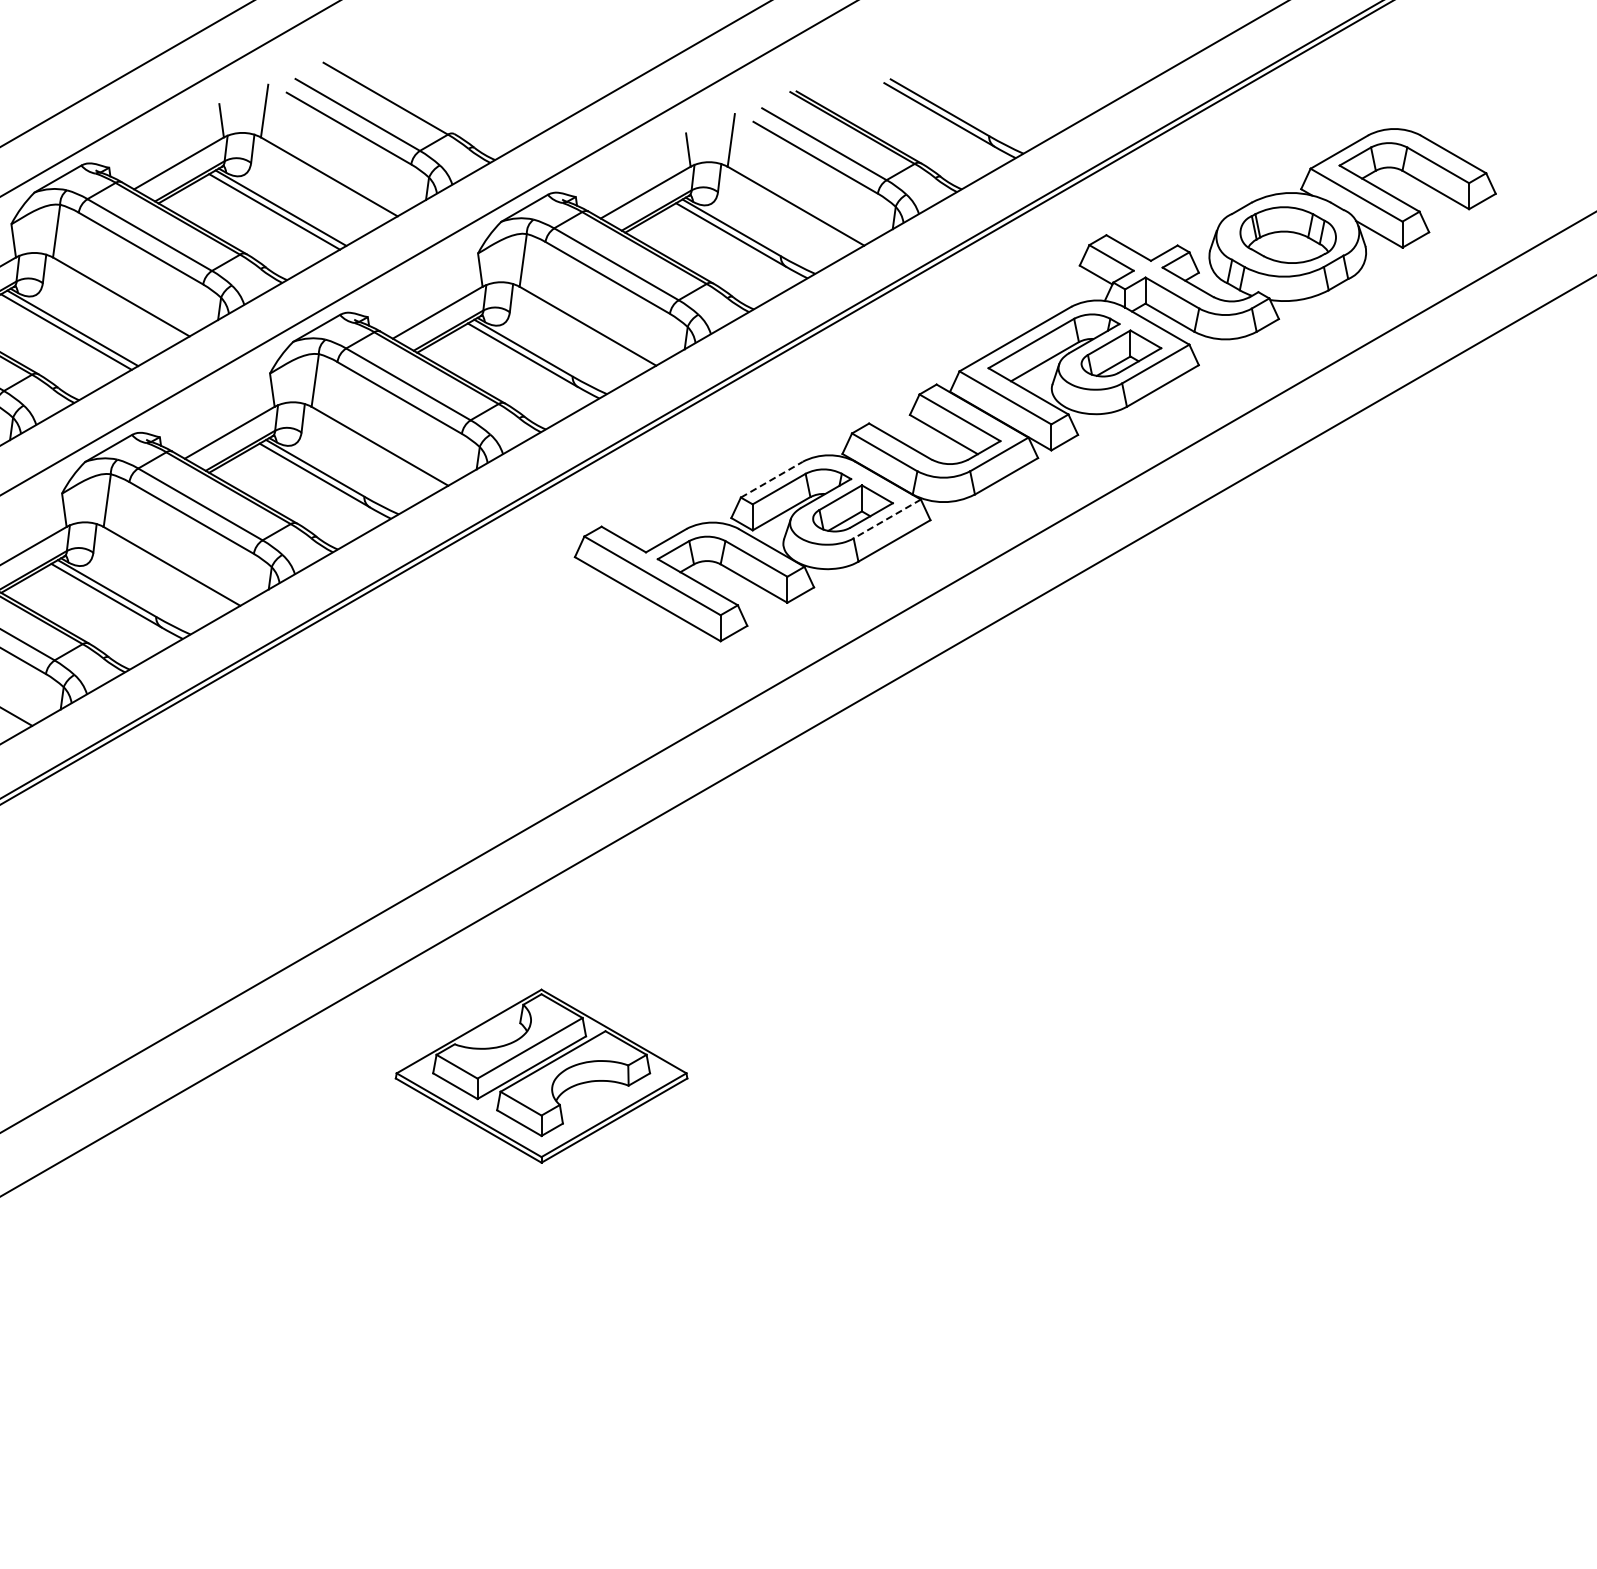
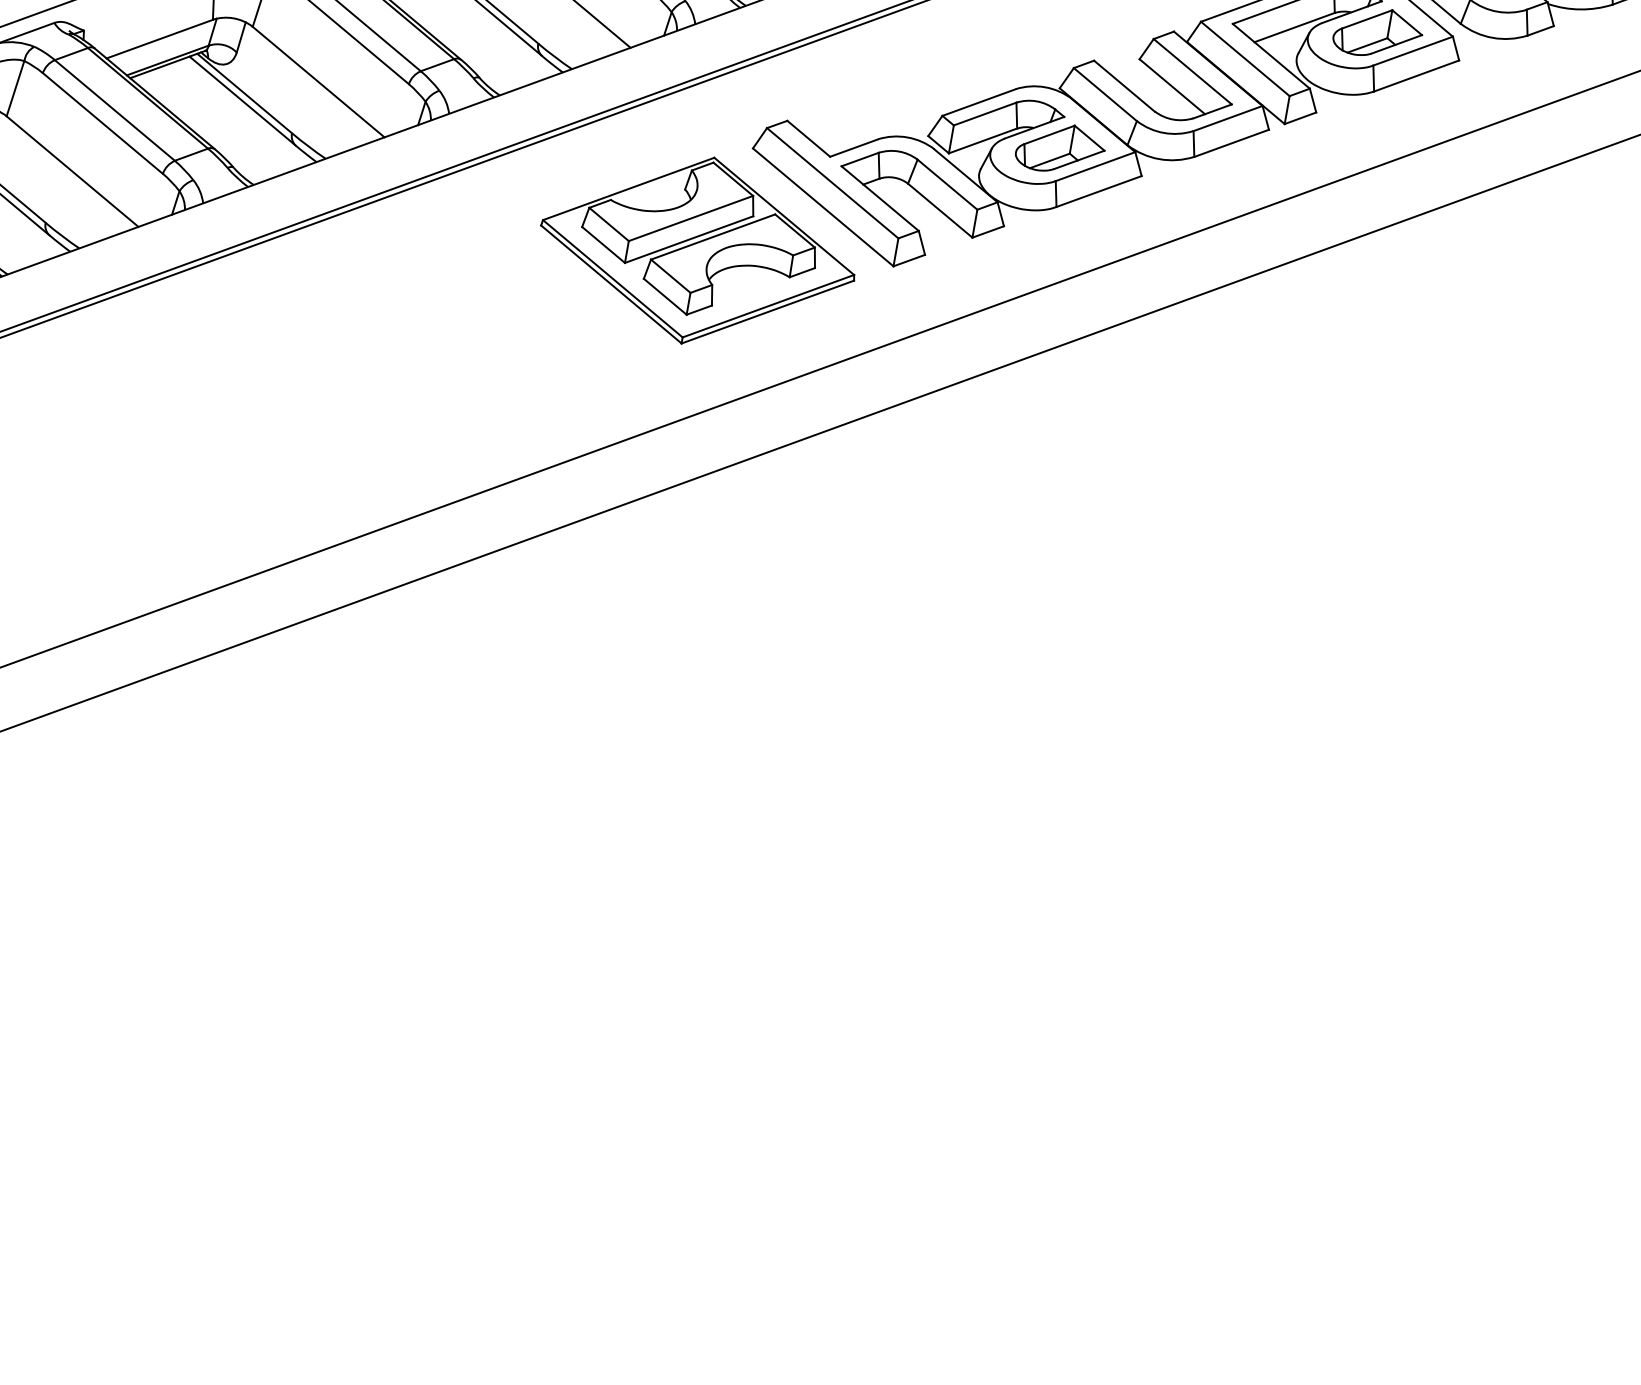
line: (771, 479) -> (978, 102), dashed -> solid
line: (887, 519) -> (1095, 167), dashed -> solid
part: (541, 1075) -> (698, 249), moved

